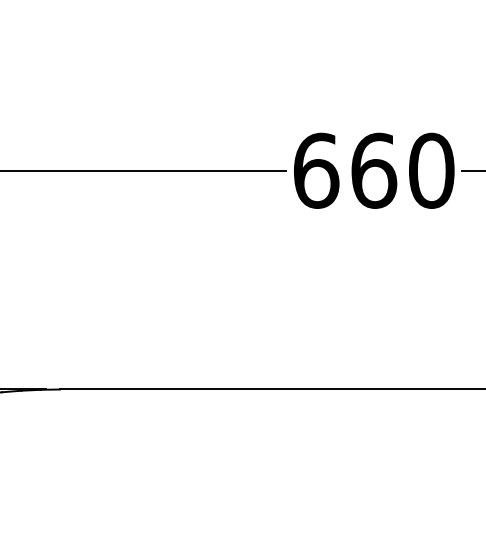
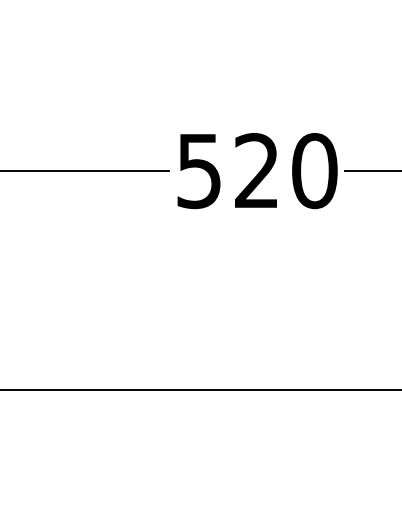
text: (345, 170) -> (228, 170), 660 -> 520

